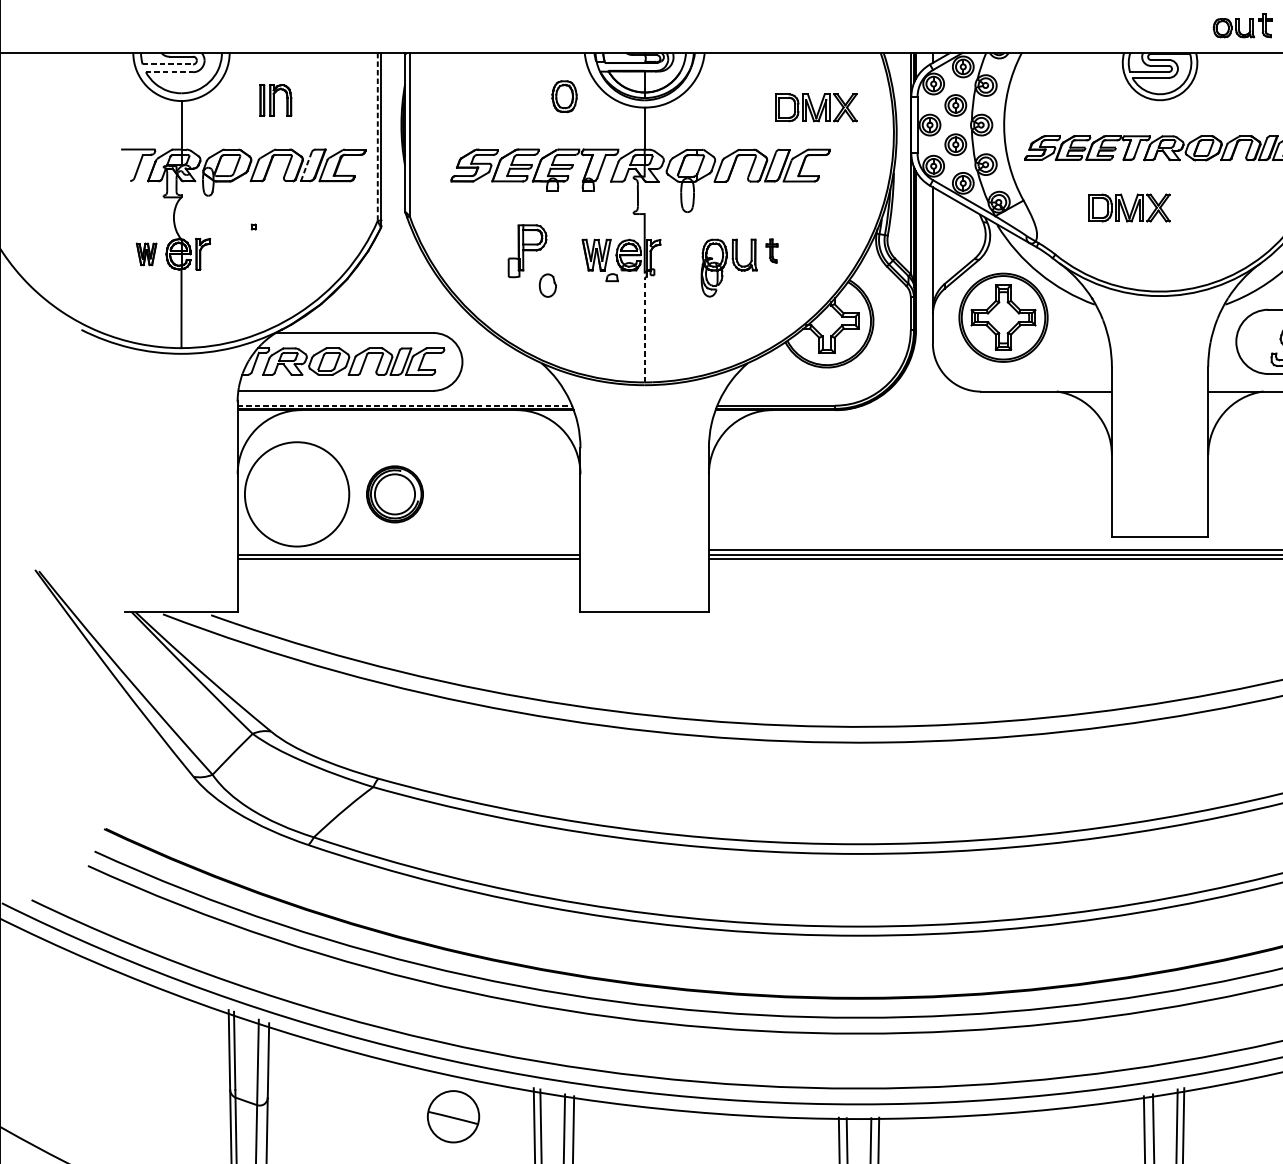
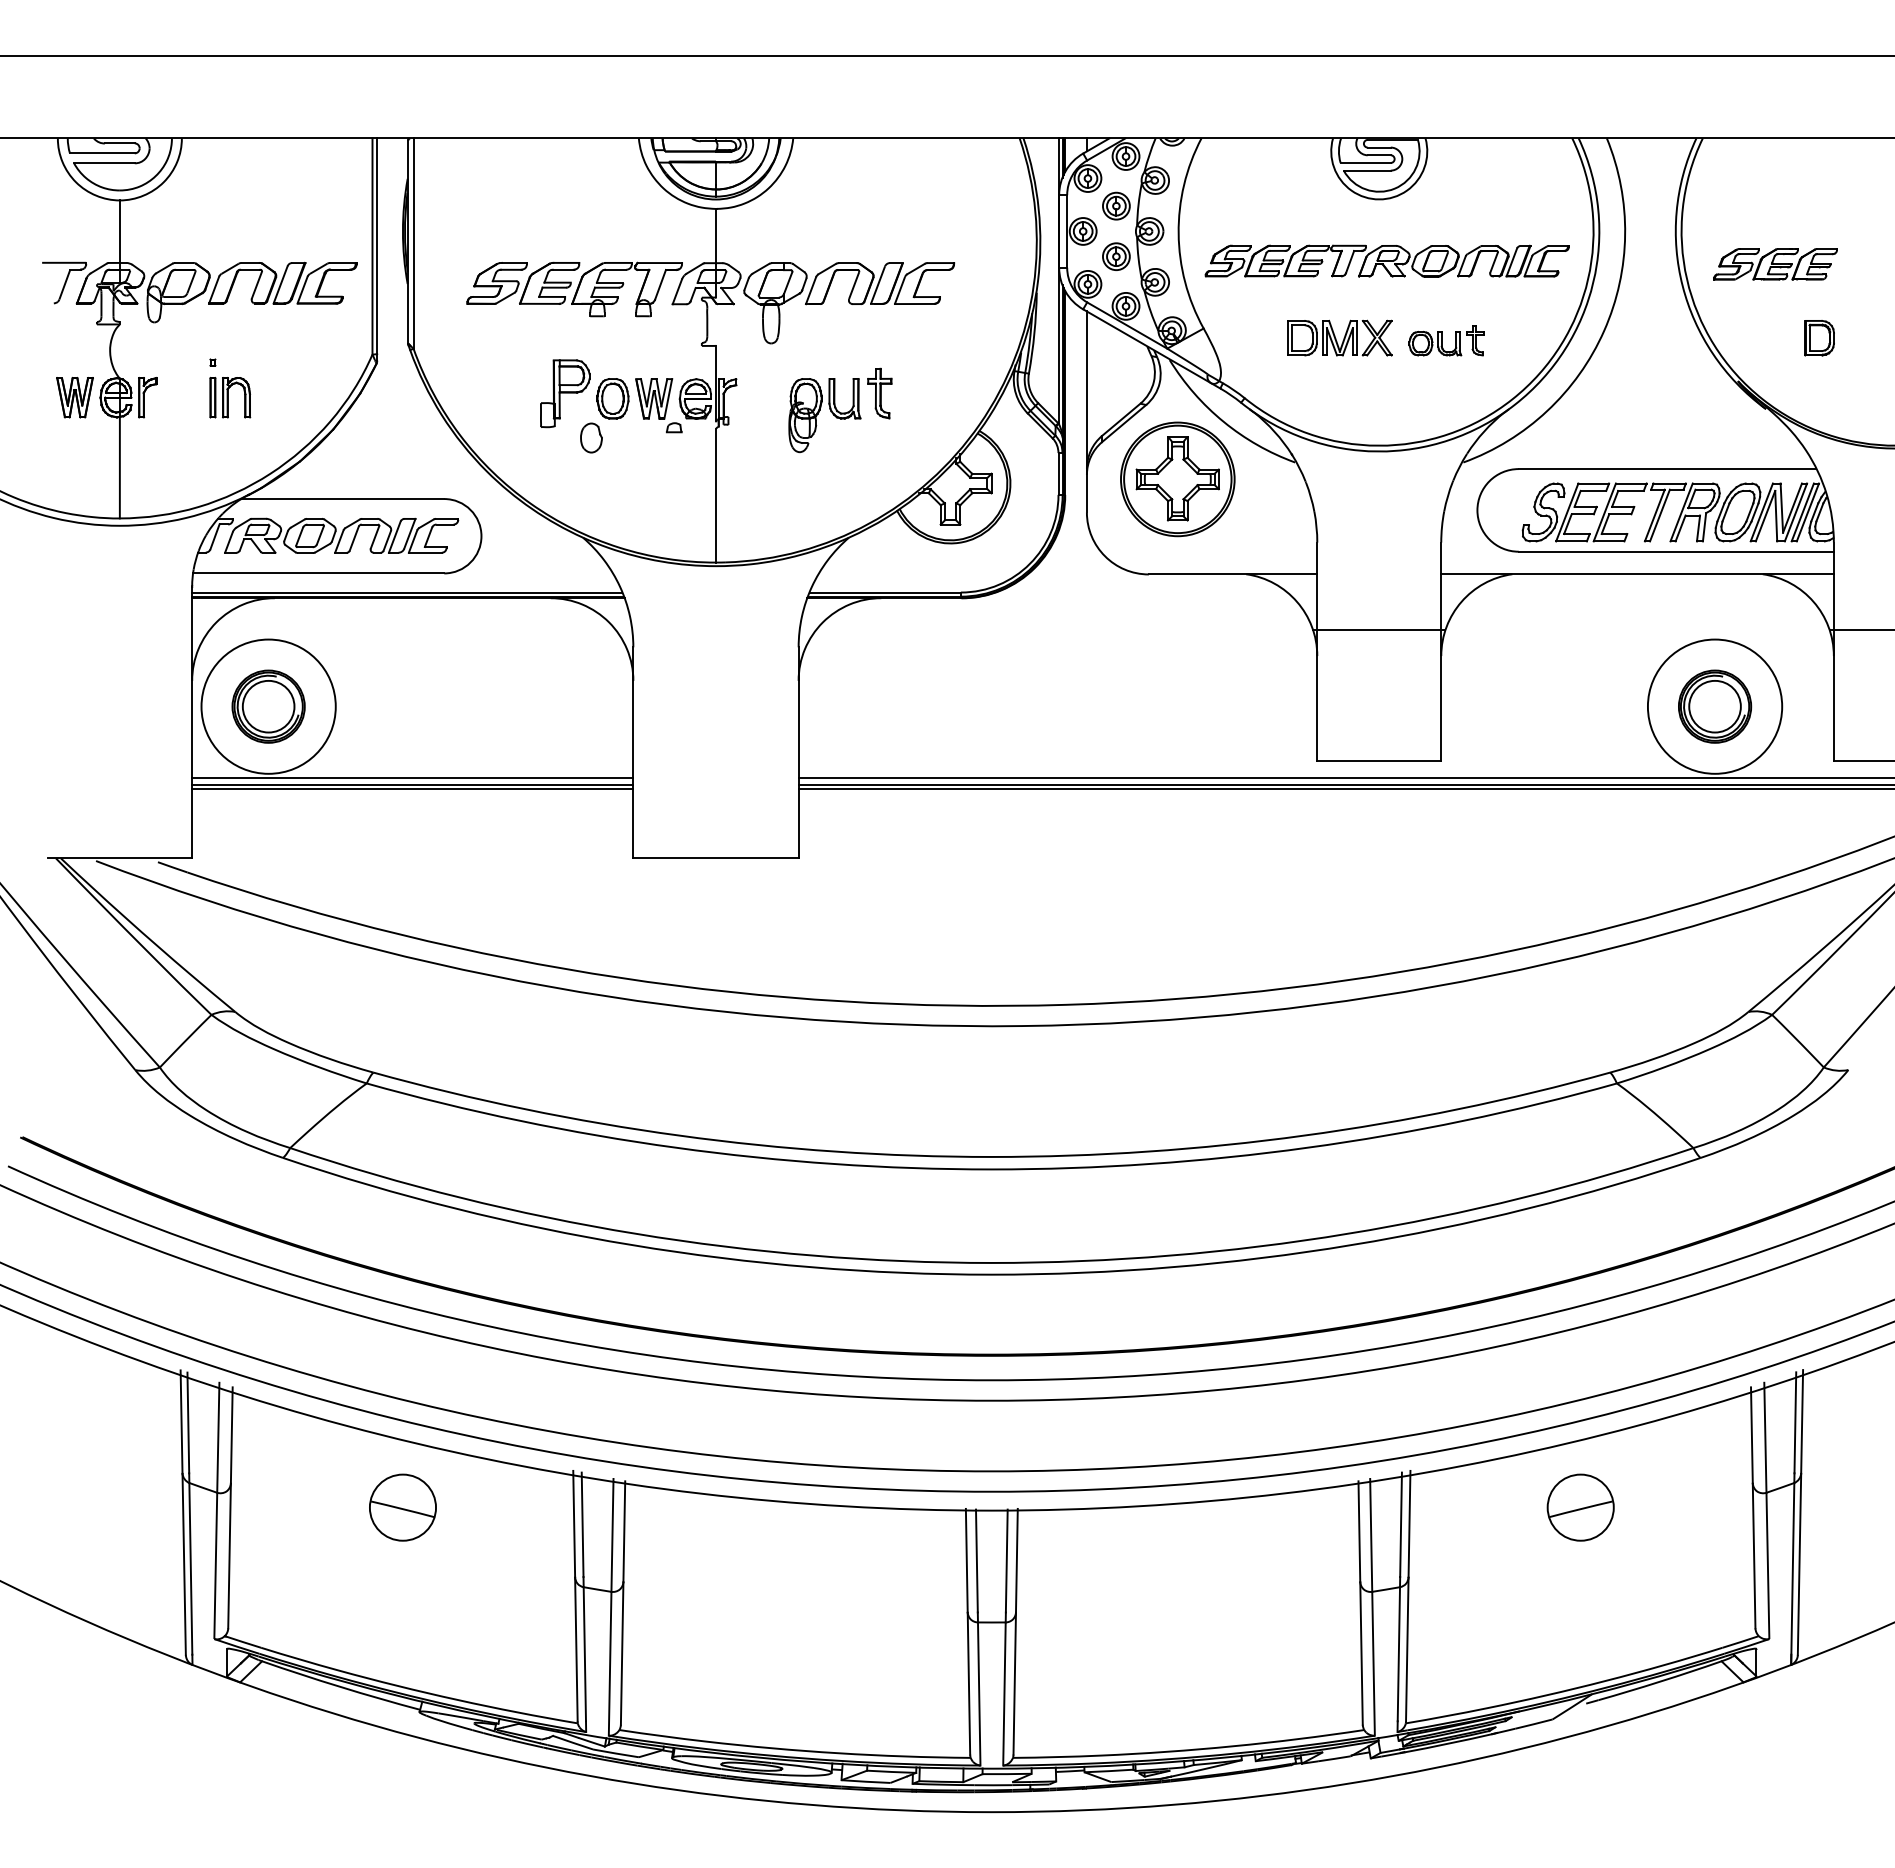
part: (1242, 25) -> (1446, 340), moved
line: (168, 64) -> (102, 153), dashed -> solid
line: (169, 72) -> (104, 163), dashed -> solid
part: (564, 96) -> (612, 398), moved
part: (276, 100) -> (230, 397), moved
part: (816, 107) -> (936, 208), removed
line: (377, 137) -> (372, 247), dashed -> solid
line: (306, 166) -> (280, 284), dashed -> solid
part: (771, 251) -> (879, 393), size x1.67
part: (146, 254) -> (74, 397), size x1.43
line: (644, 330) -> (715, 495), dashed -> solid
line: (404, 405) -> (407, 592), dashed -> solid
line: (1160, 435) -> (1379, 630), added
part: (394, 494) -> (268, 706), moved
line: (408, 550) -> (412, 778), added
part: (453, 1116) -> (402, 1507), moved

